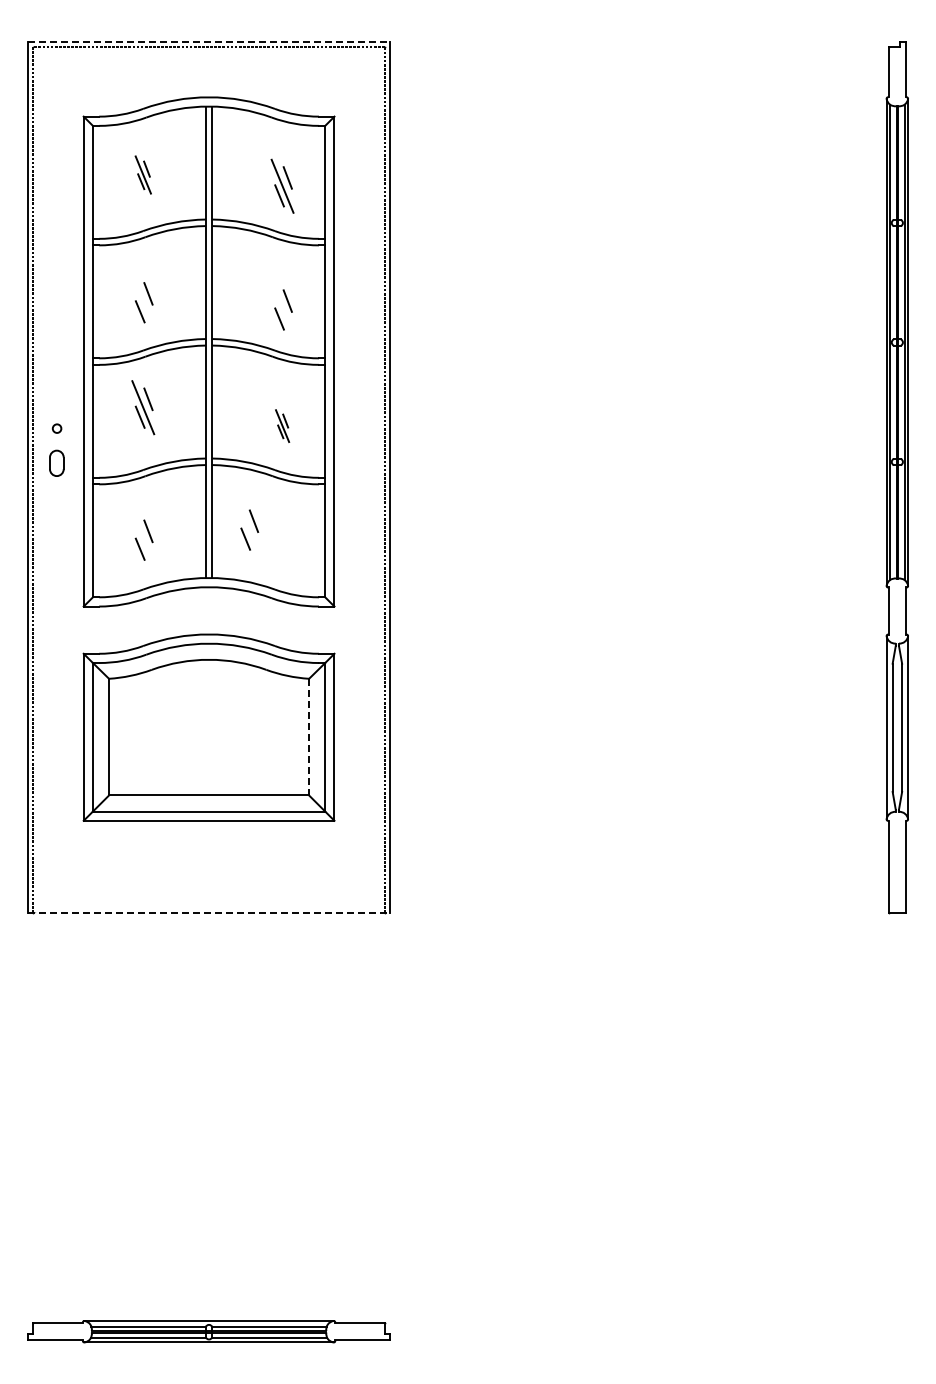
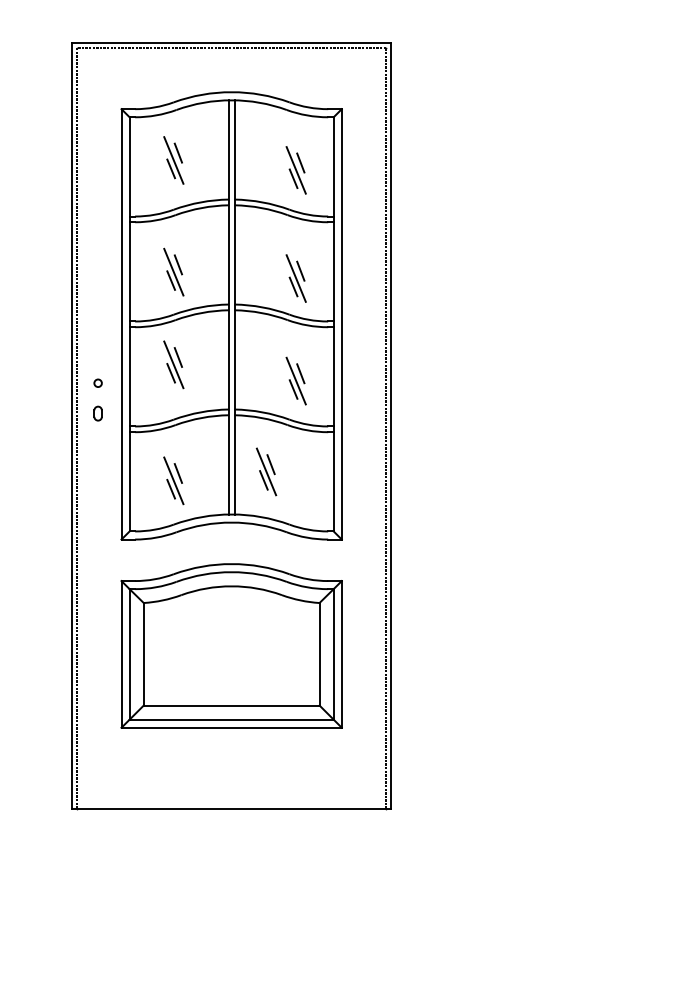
line: (209, 41) -> (232, 43), dashed -> solid
part: (143, 174) -> (174, 159), size x1.43
line: (143, 301) -> (174, 271), added
line: (282, 309) -> (296, 278), added
part: (282, 425) -> (296, 380), size x1.67
part: (57, 462) -> (98, 413), size x0.62
line: (248, 529) -> (266, 471), added
line: (143, 539) -> (174, 480), added
line: (309, 737) -> (319, 654), dashed -> solid
line: (209, 913) -> (232, 809), dashed -> solid

